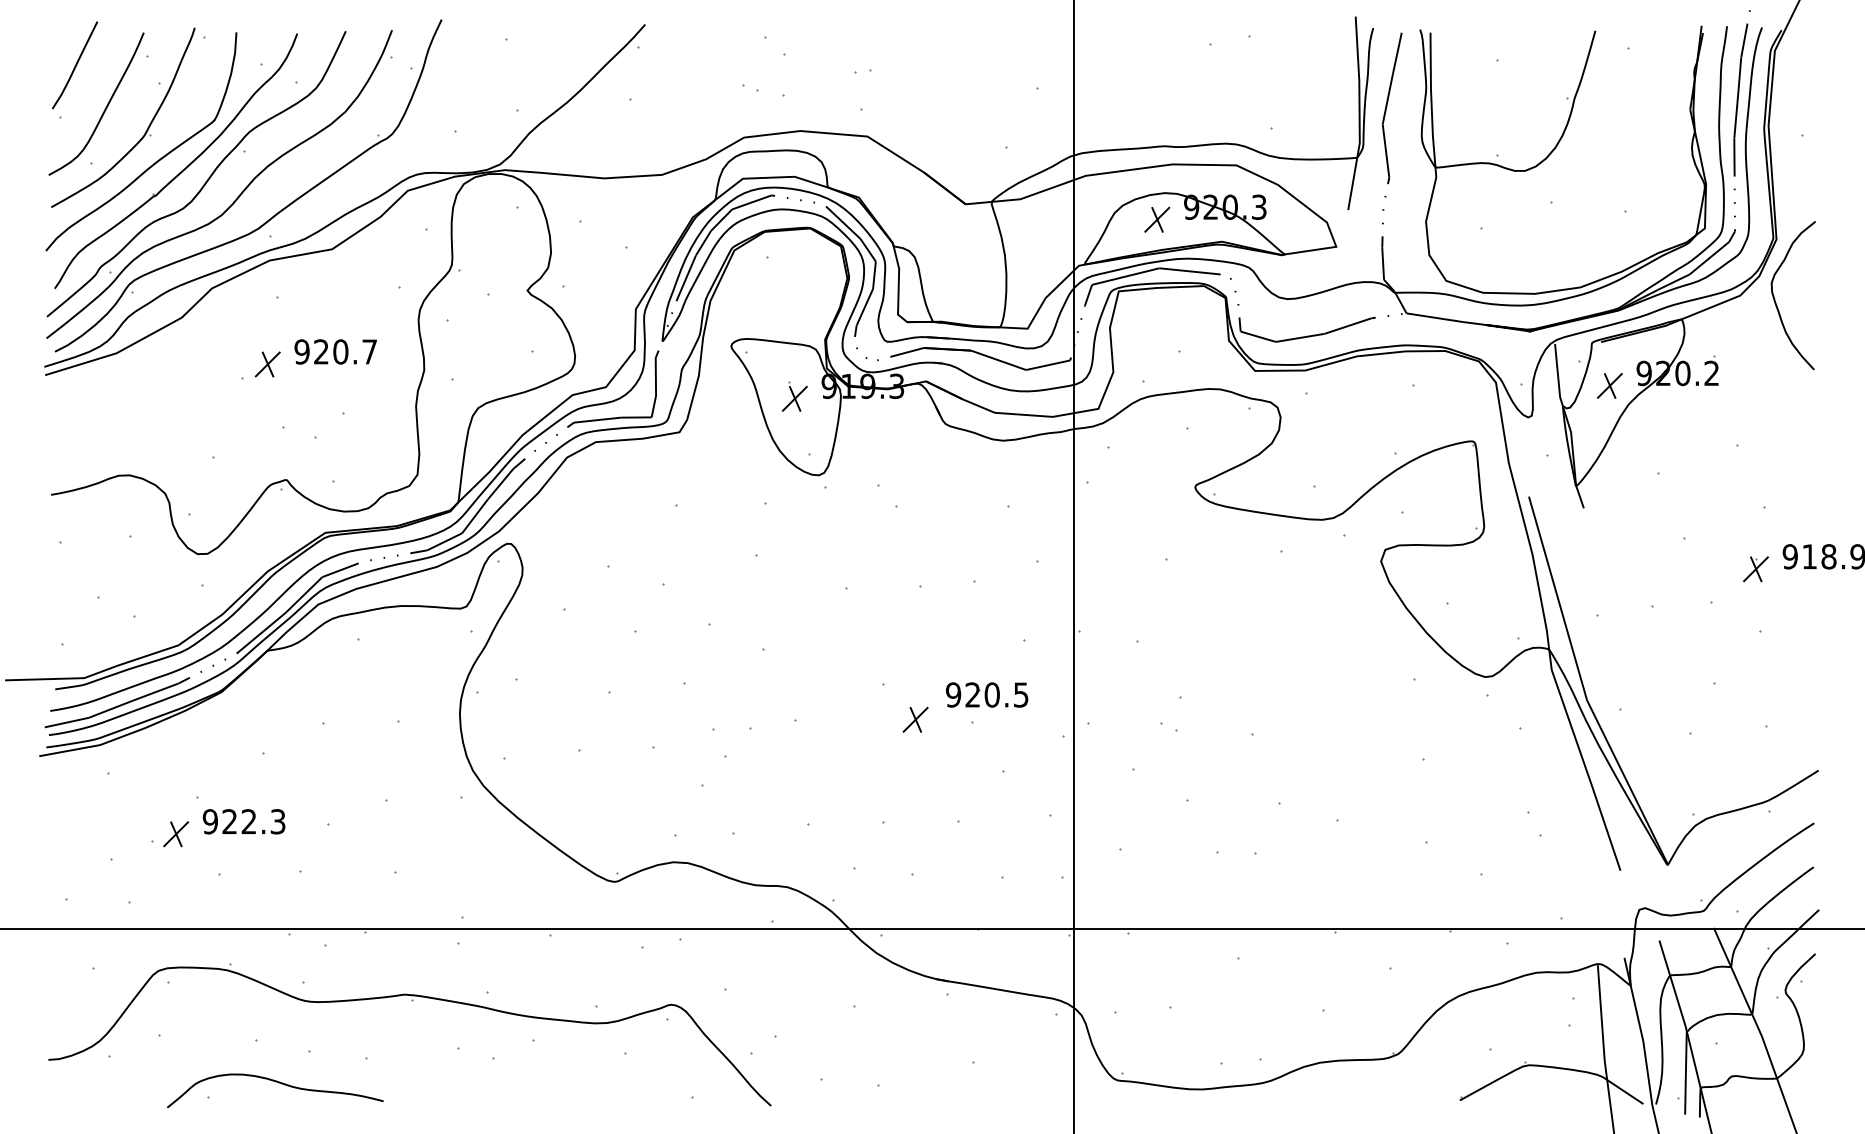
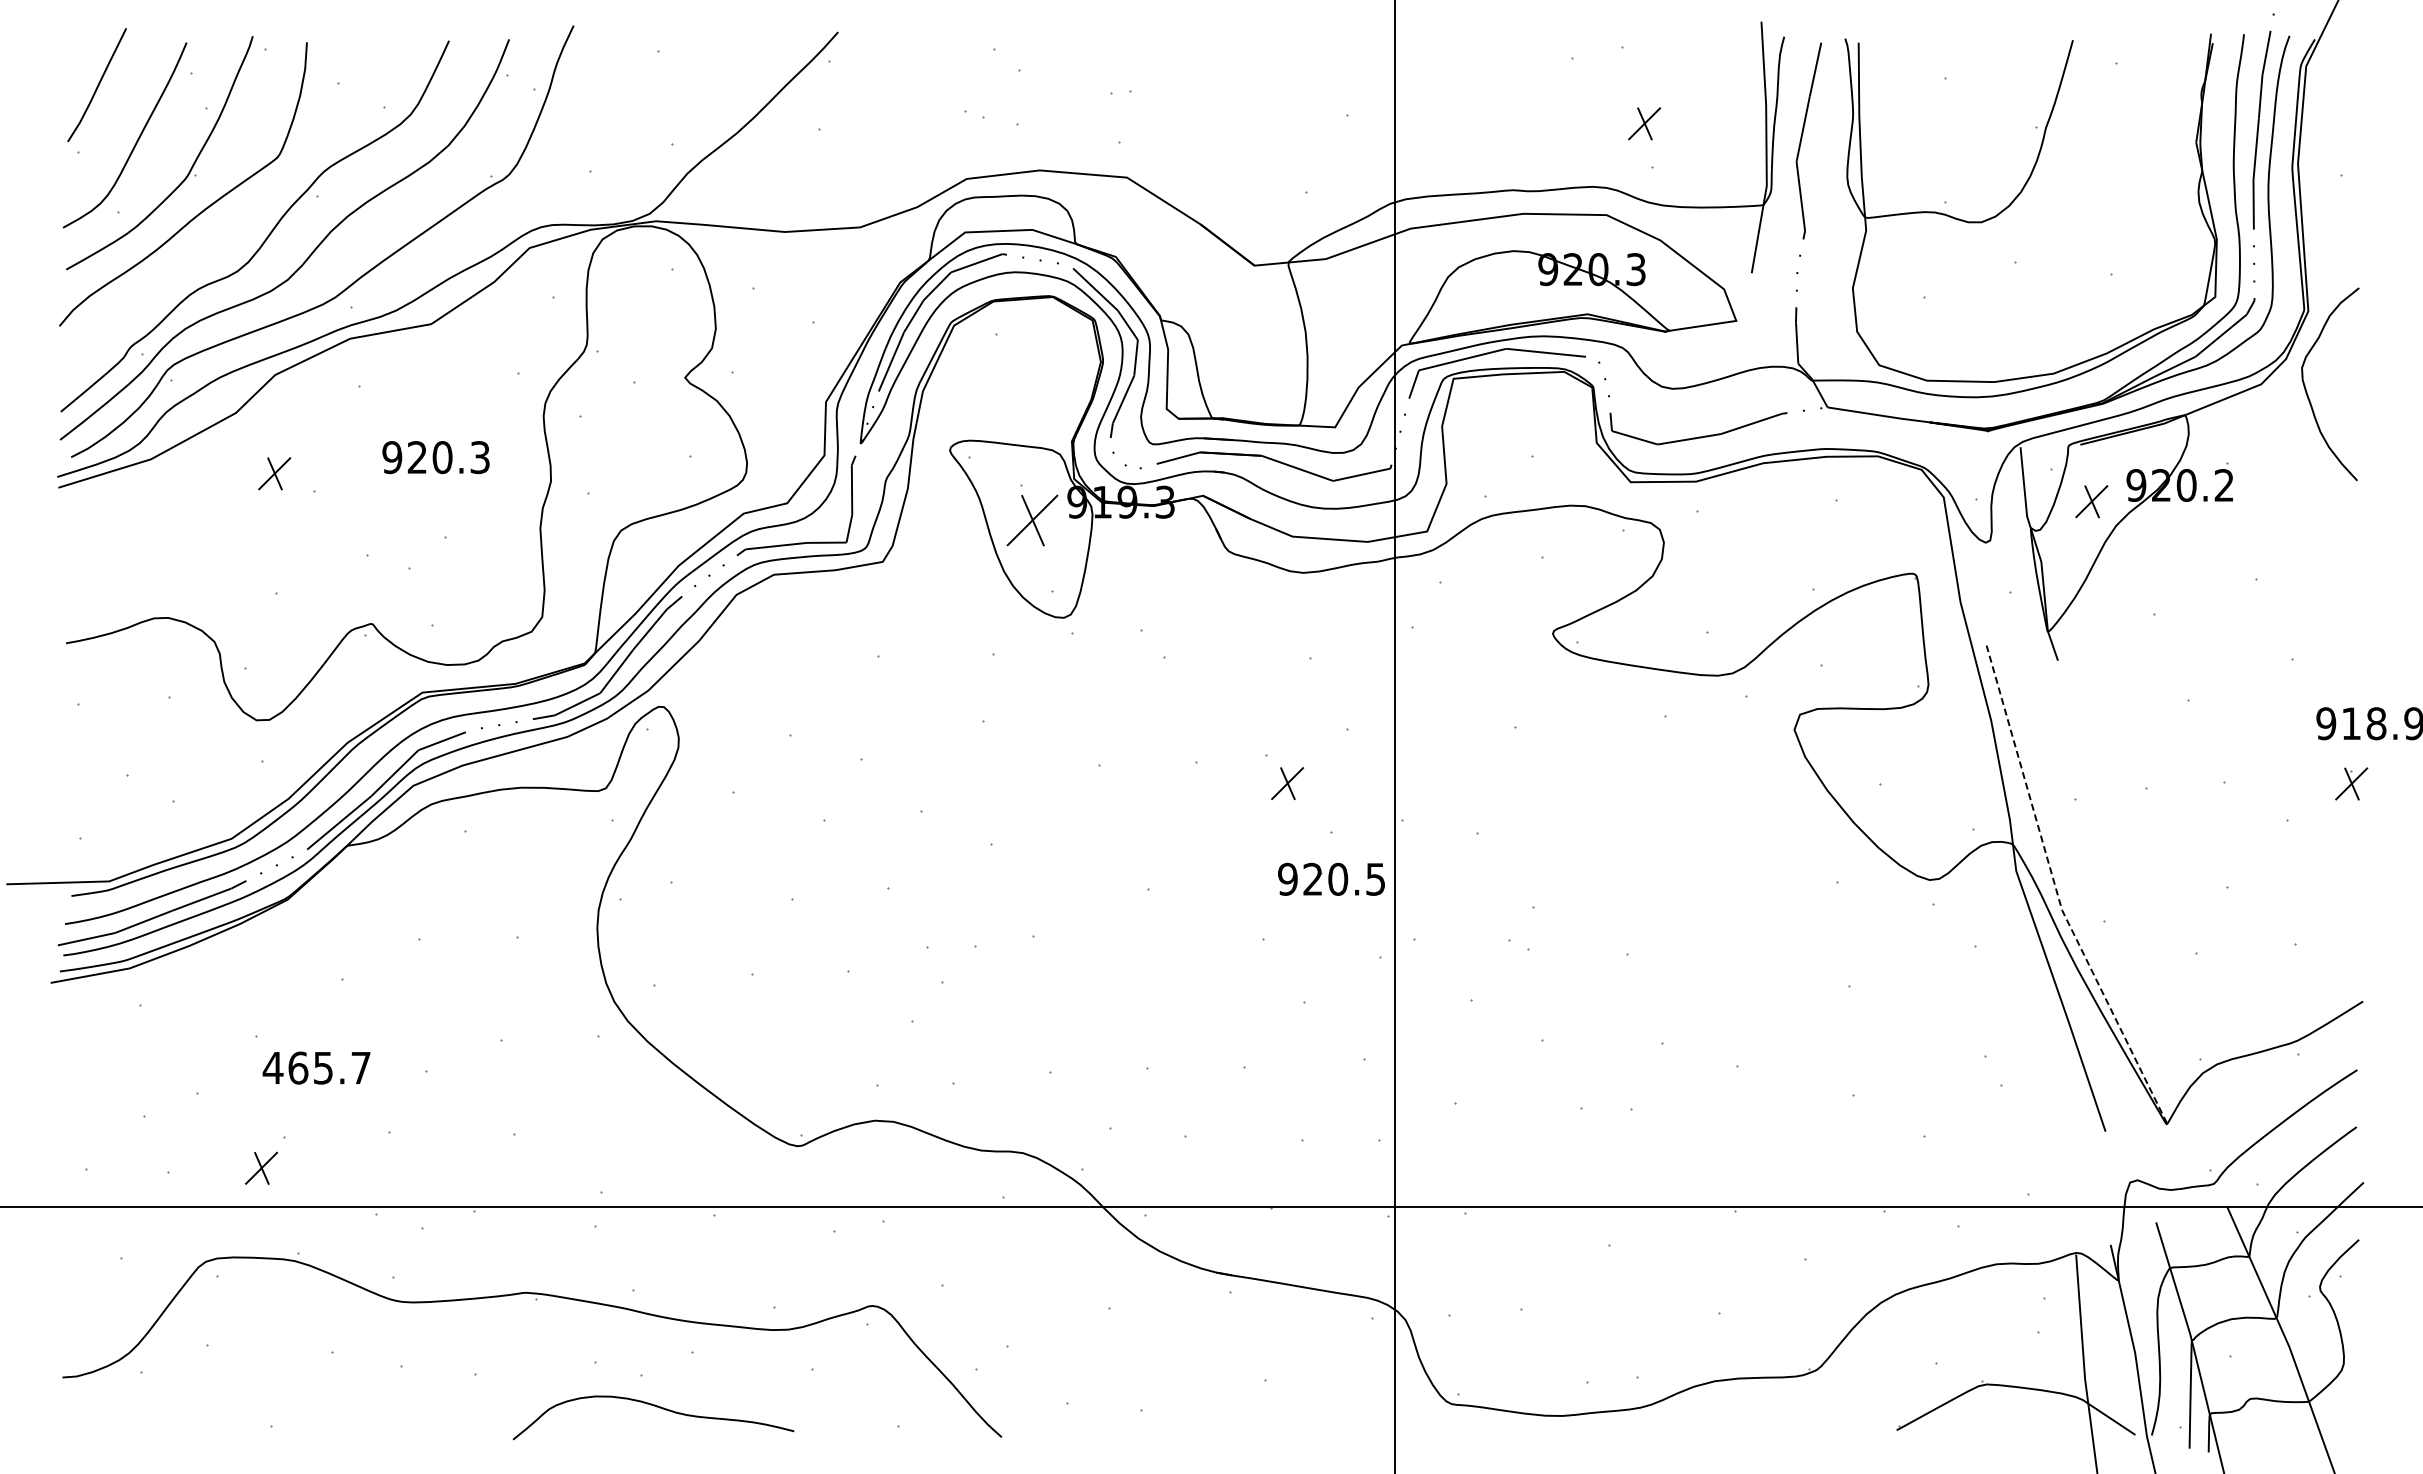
part: (183, 169) -> (237, 220), removed
part: (1157, 219) -> (1644, 123), moved
text: (369, 351) -> (479, 457), 920.7 -> 920.3
part: (267, 364) -> (274, 473), moved
part: (794, 395) -> (1032, 514), size x1.6
part: (1755, 568) -> (2351, 783), moved
line: (1582, 686) -> (2056, 892), solid -> dashed
part: (987, 694) -> (1331, 878), moved
part: (915, 719) -> (1287, 783), moved
text: (243, 821) -> (316, 1067), 922.3 -> 465.7
part: (176, 833) -> (261, 1167), moved
curve: (277, 1082) -> (656, 1407), moved

